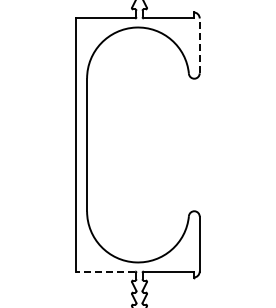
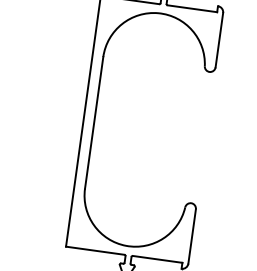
line: (199, 45) -> (219, 39), dashed -> solid
line: (105, 271) -> (95, 250), dashed -> solid

